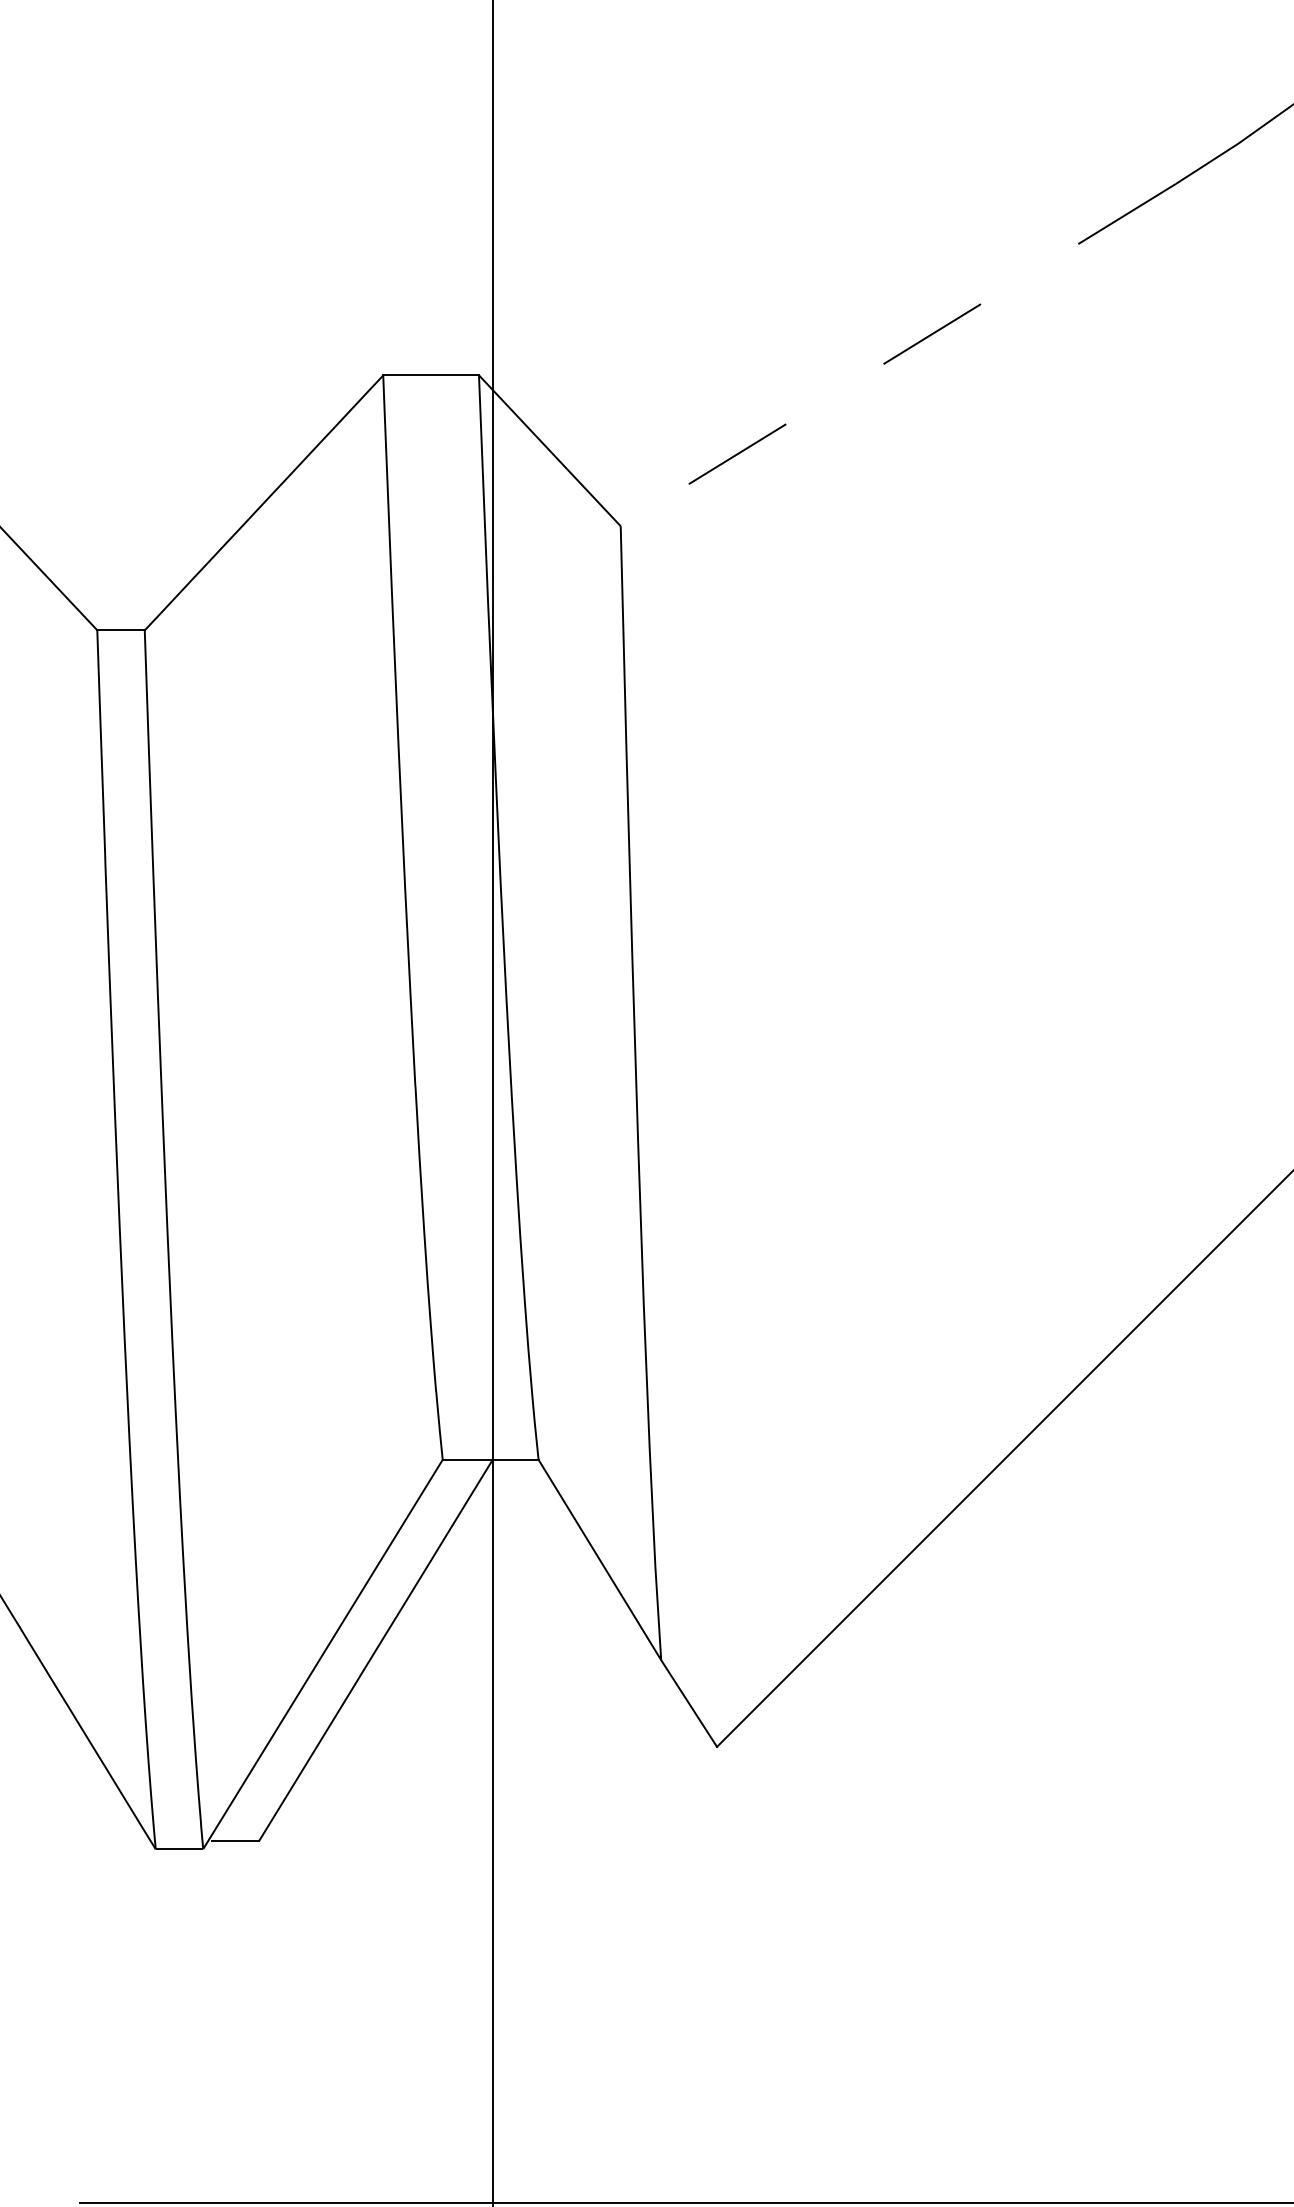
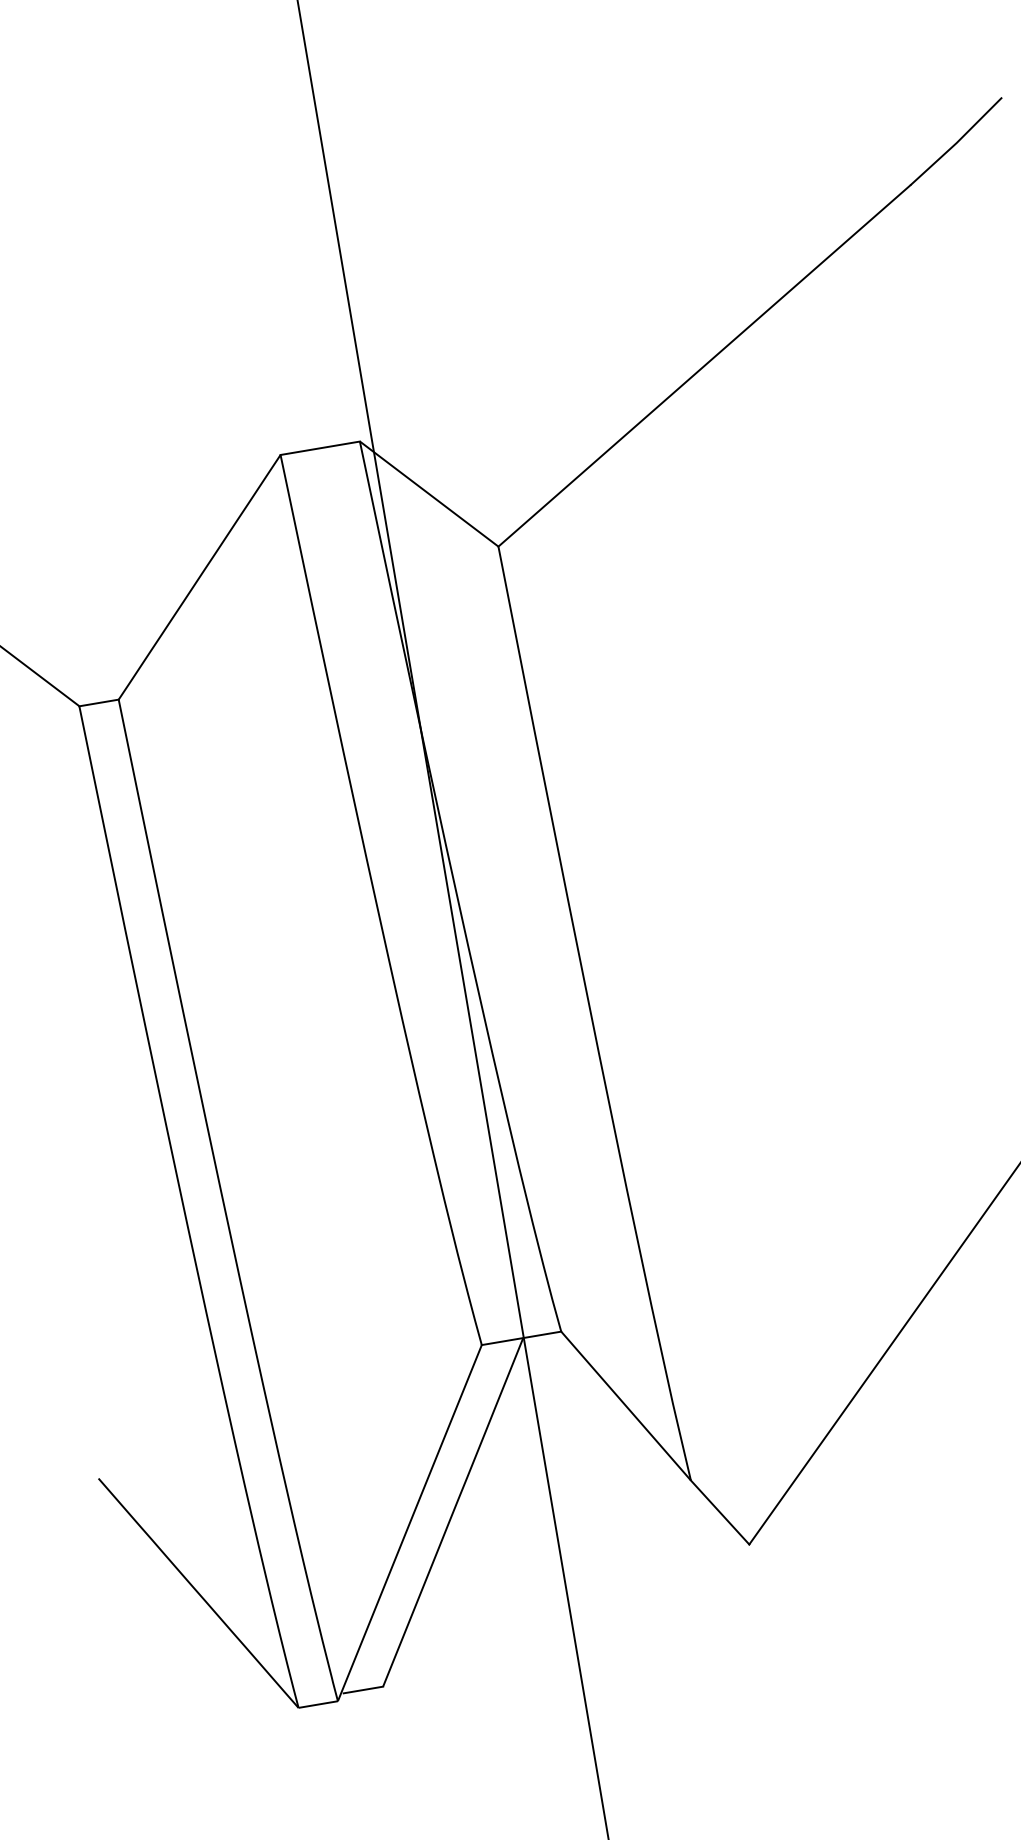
line: (898, 355) -> (704, 366), dashed -> solid

